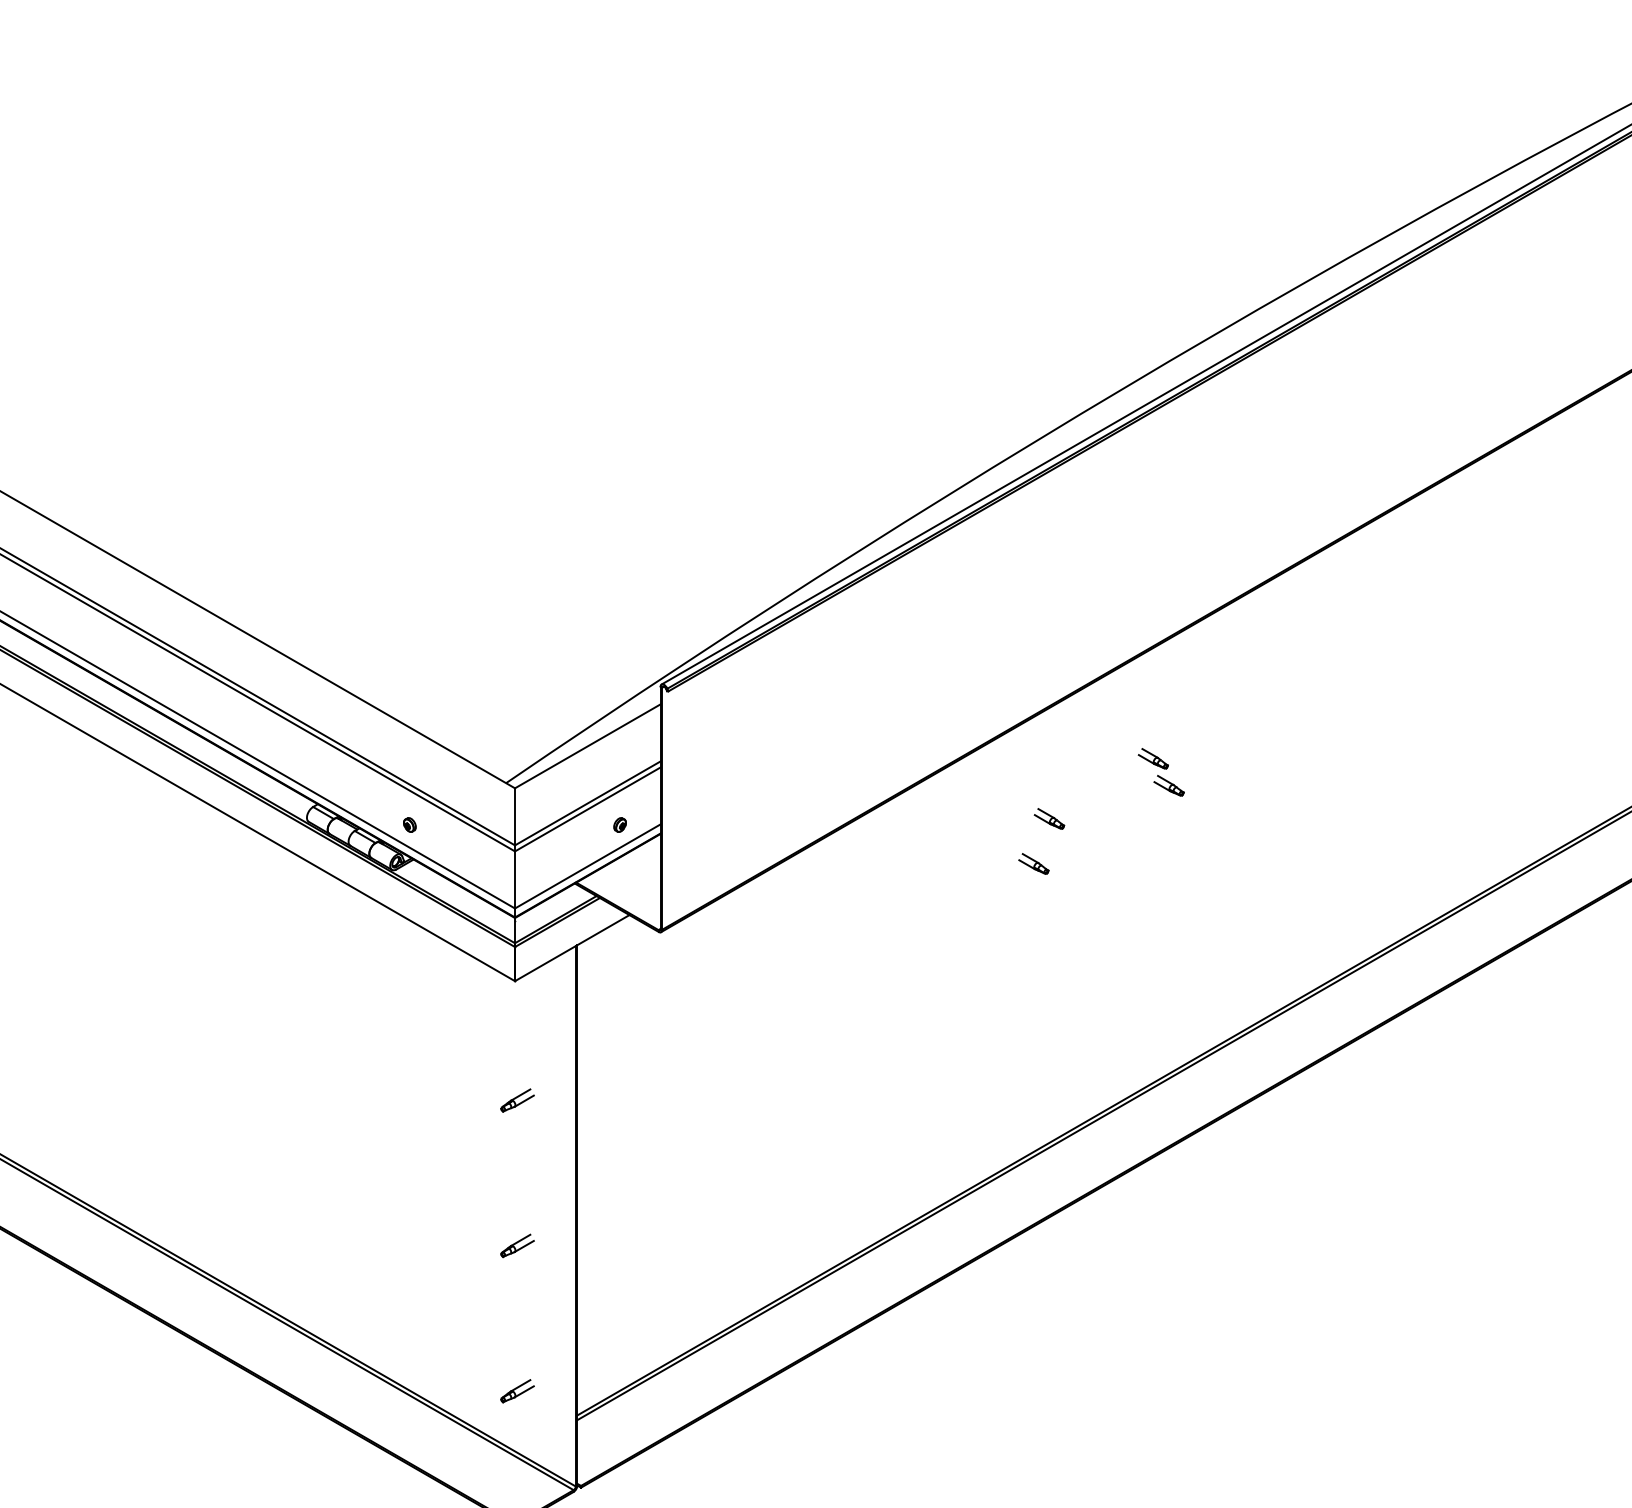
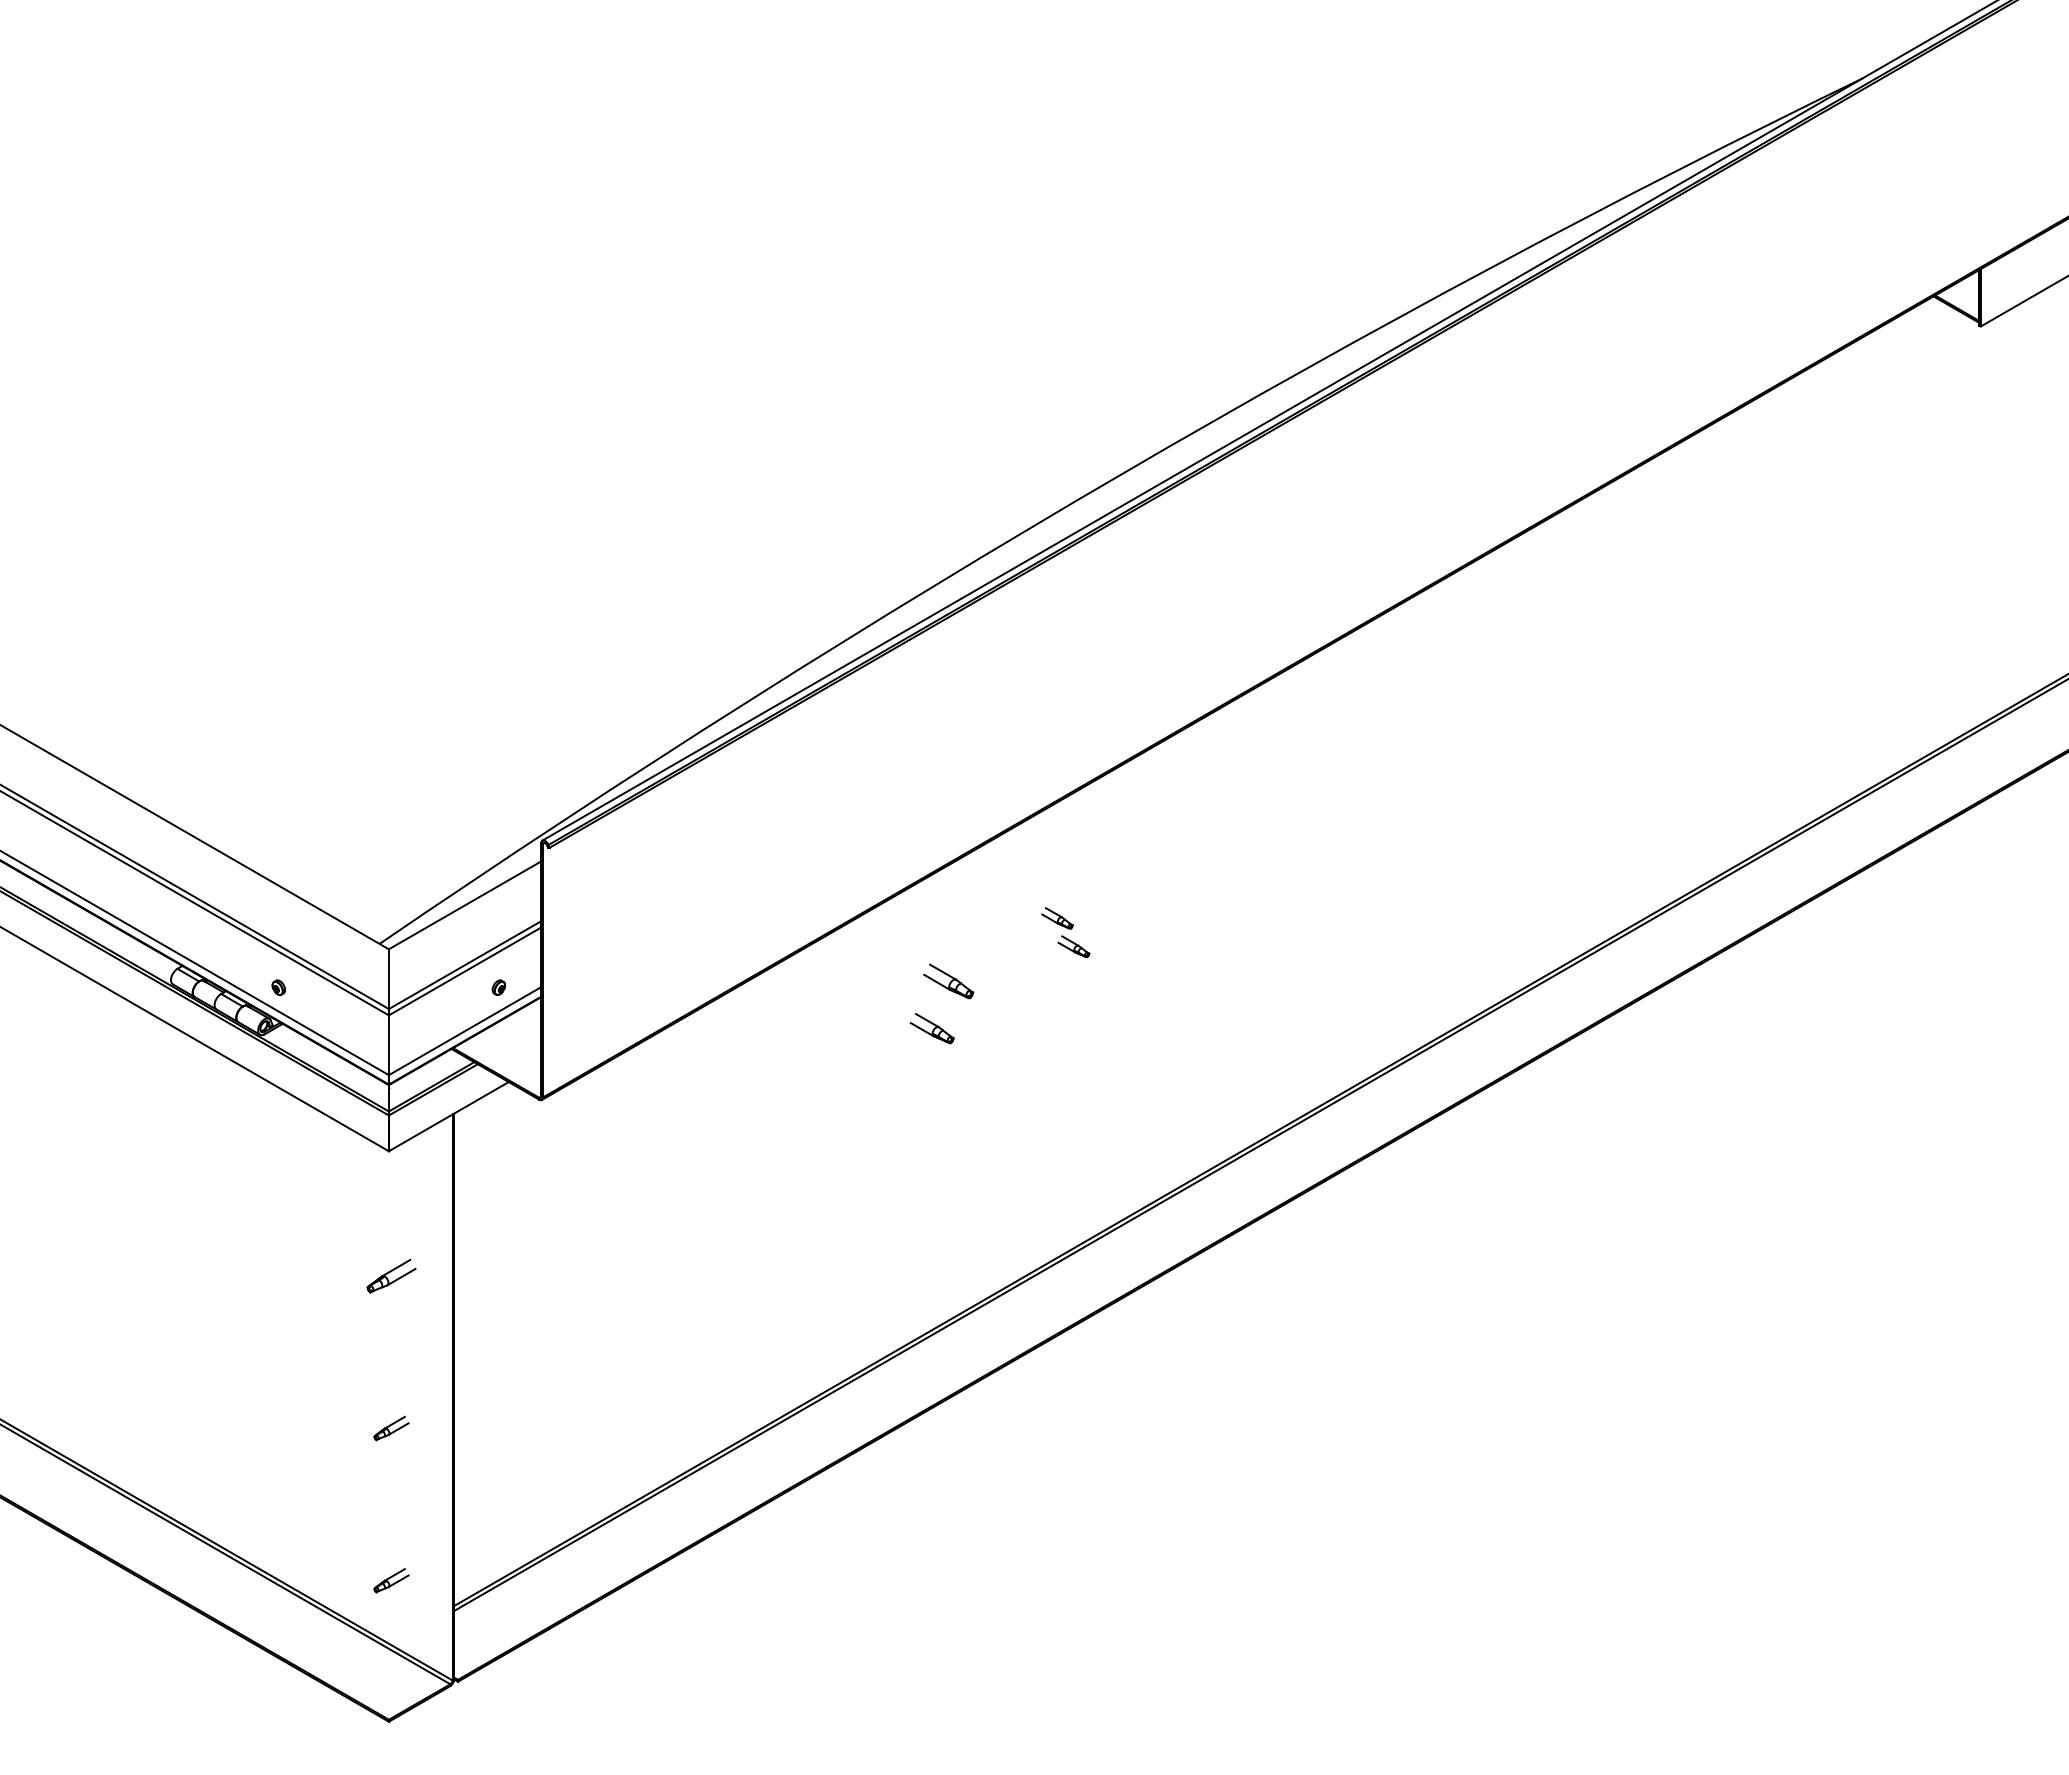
part: (1049, 819) -> (948, 981), size x1.6
part: (1034, 863) -> (932, 1028), size x1.4
part: (517, 1100) -> (391, 1276), size x1.4

